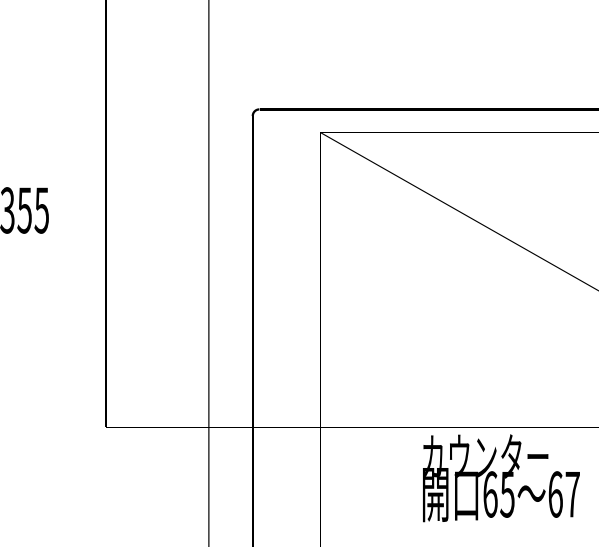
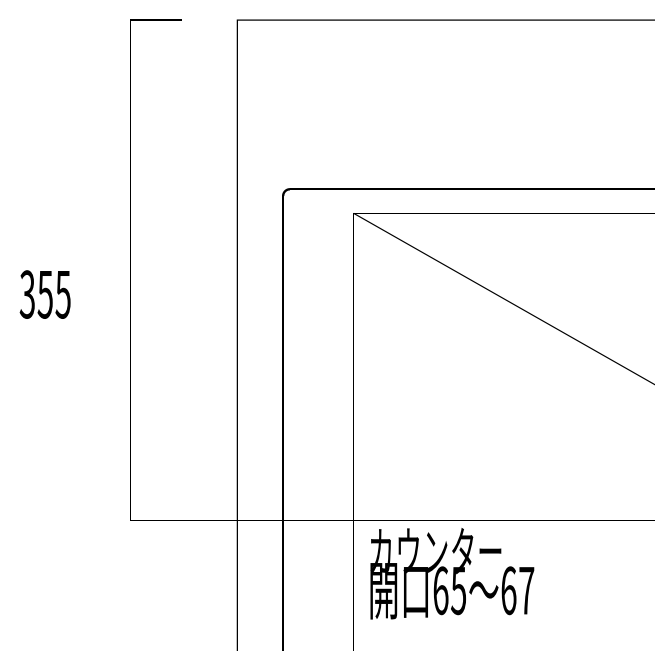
text: (501, 478) -> (452, 573), moved

